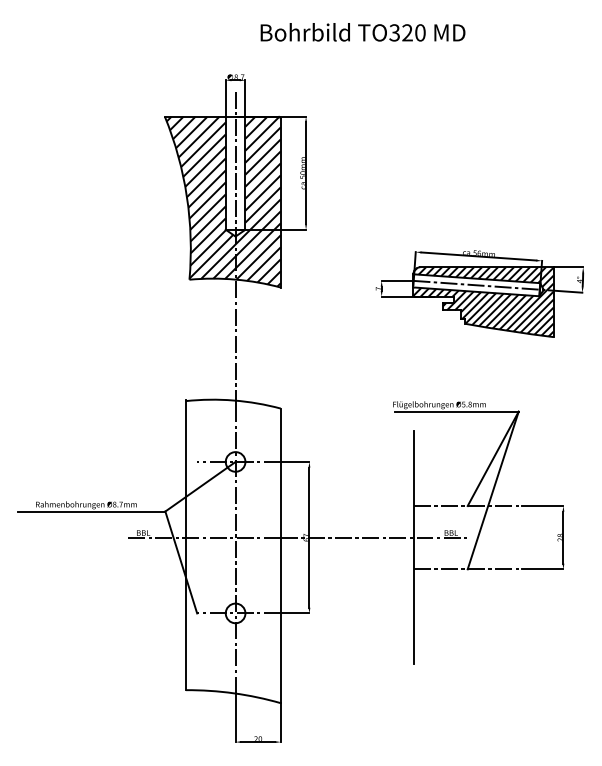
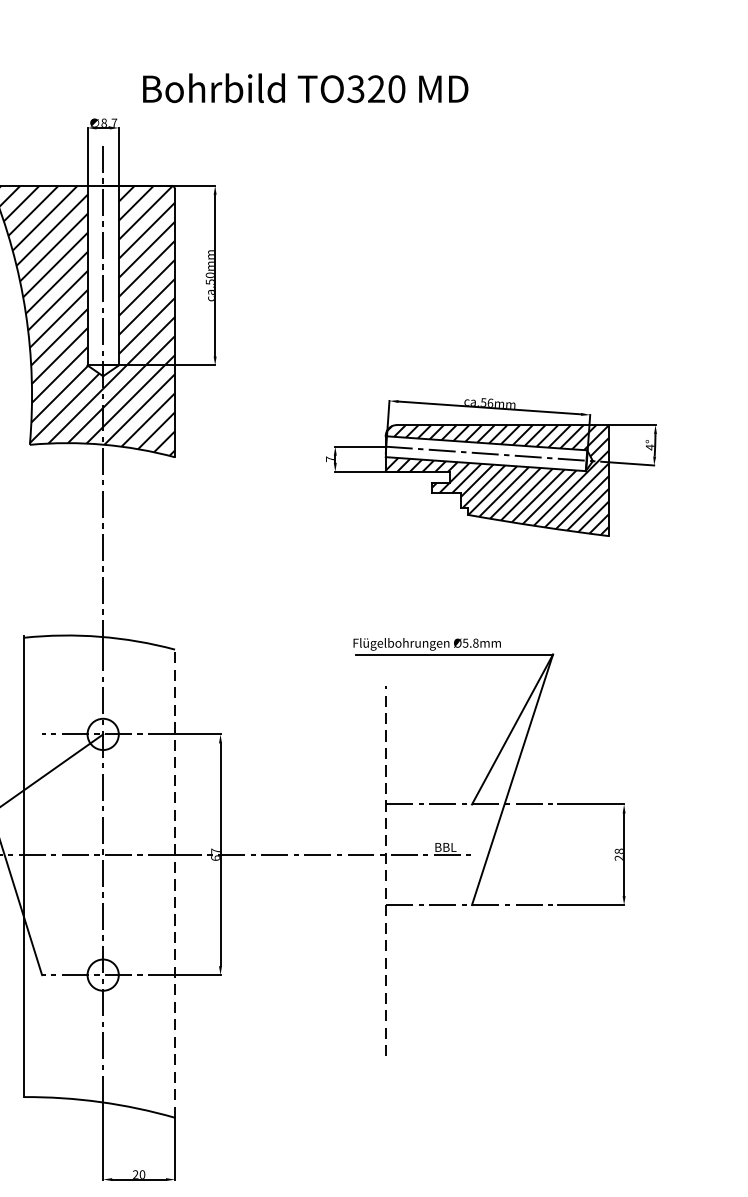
text: (362, 32) -> (304, 88), moved
line: (413, 547) -> (385, 870), solid -> dashed
line: (280, 555) -> (174, 883), solid -> dashed

